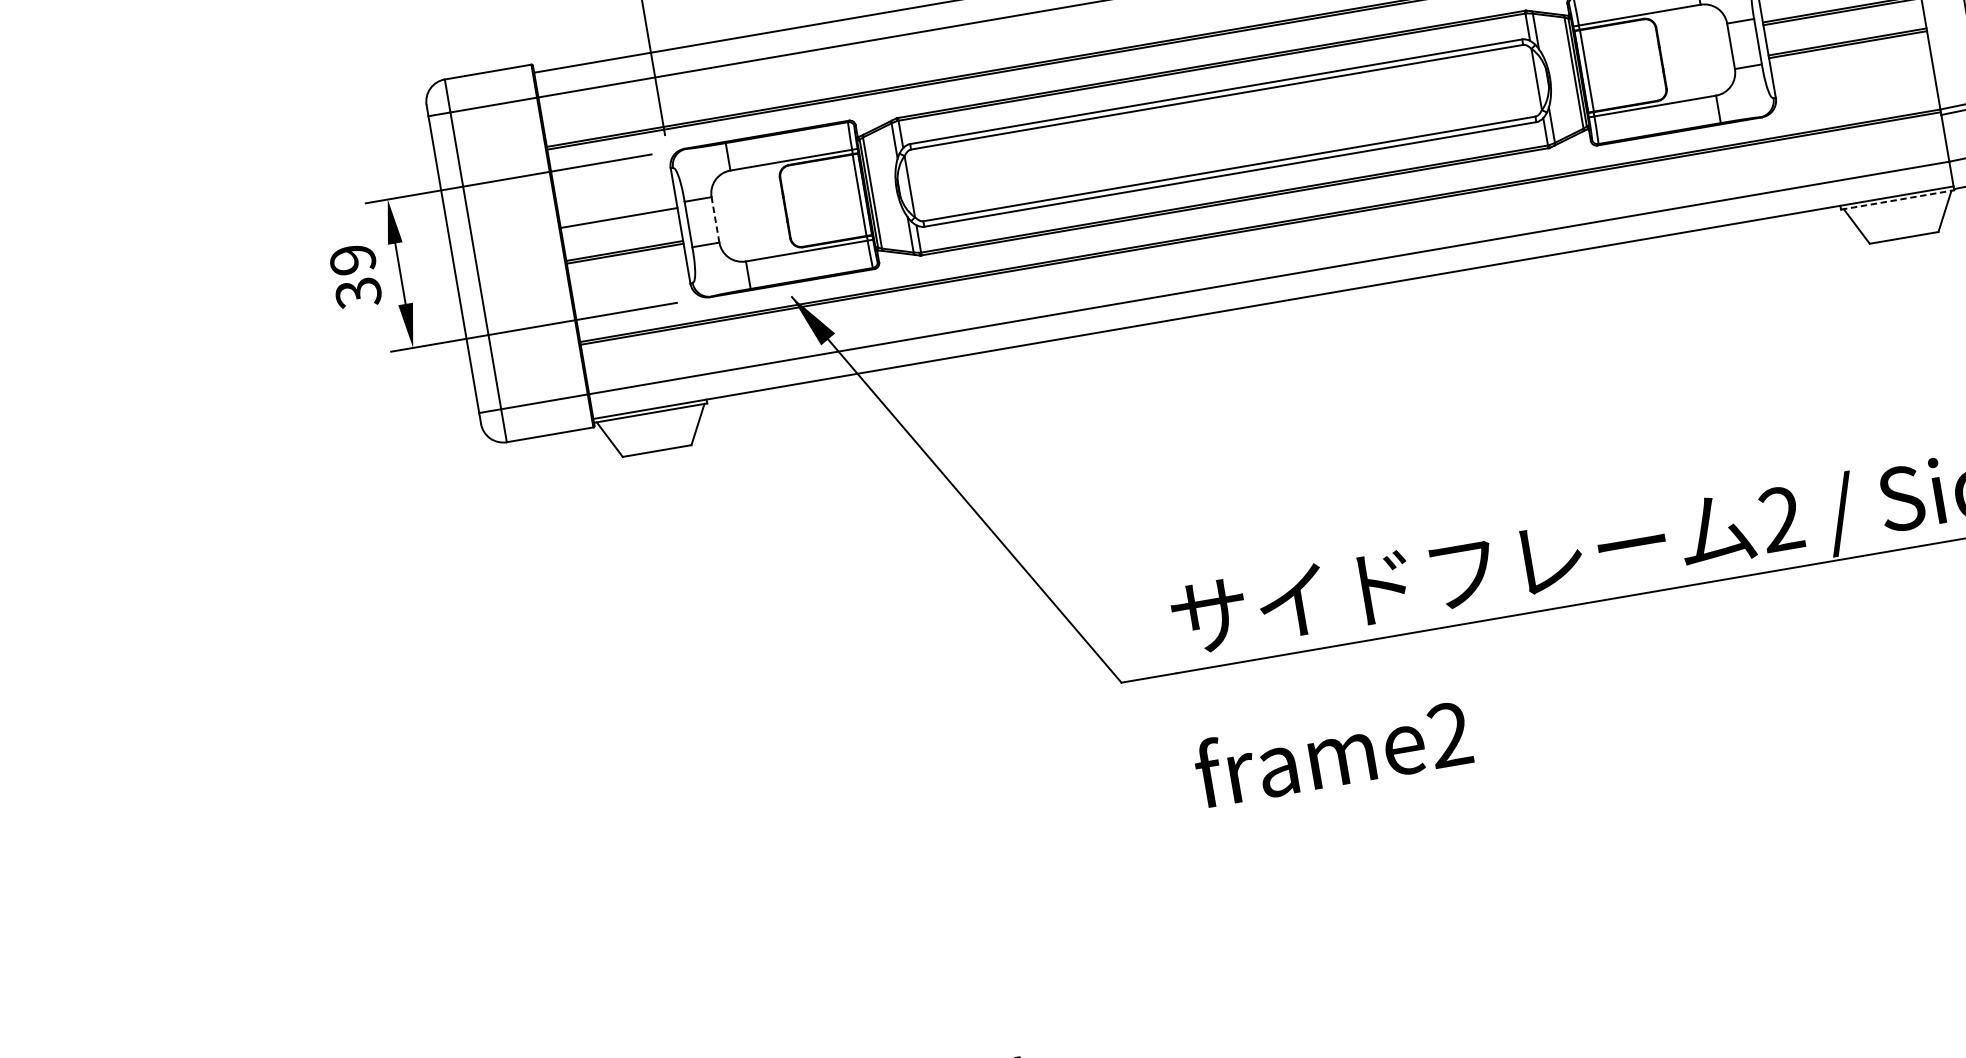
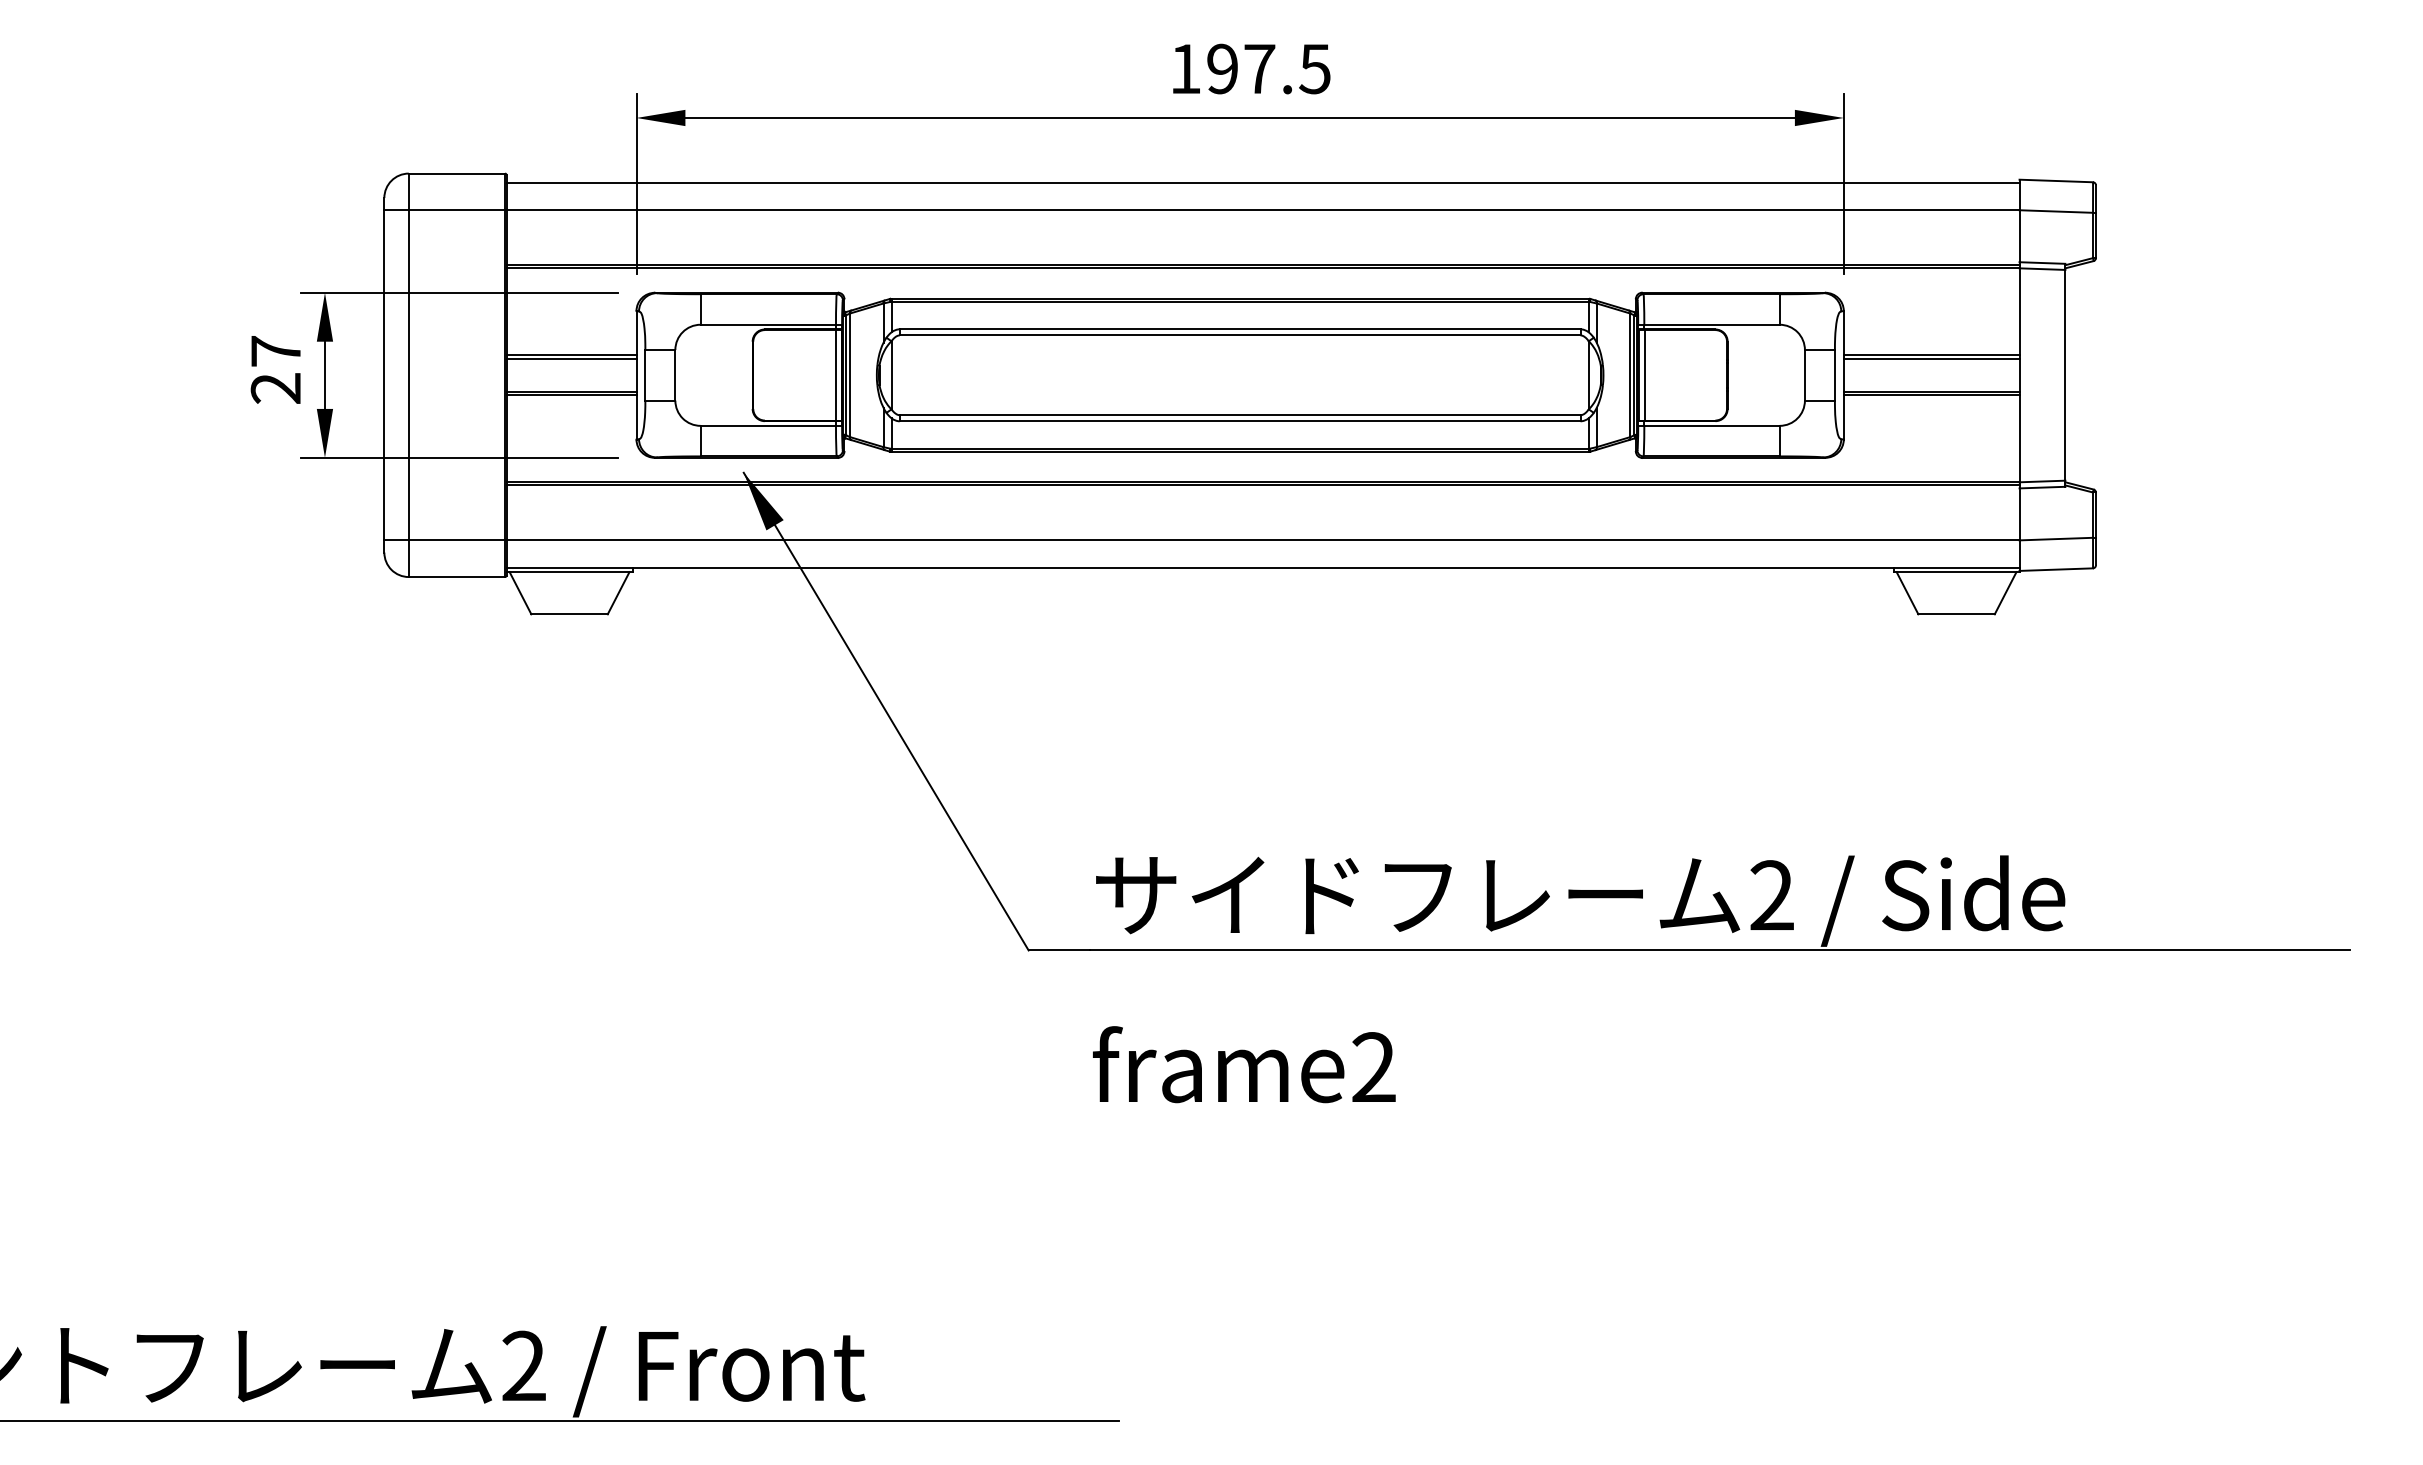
line: (1897, 200) -> (1956, 572), dashed -> solid
line: (715, 219) -> (675, 374), dashed -> solid
line: (619, 220) -> (571, 358), added
text: (355, 277) -> (275, 370), 39 -> 27

